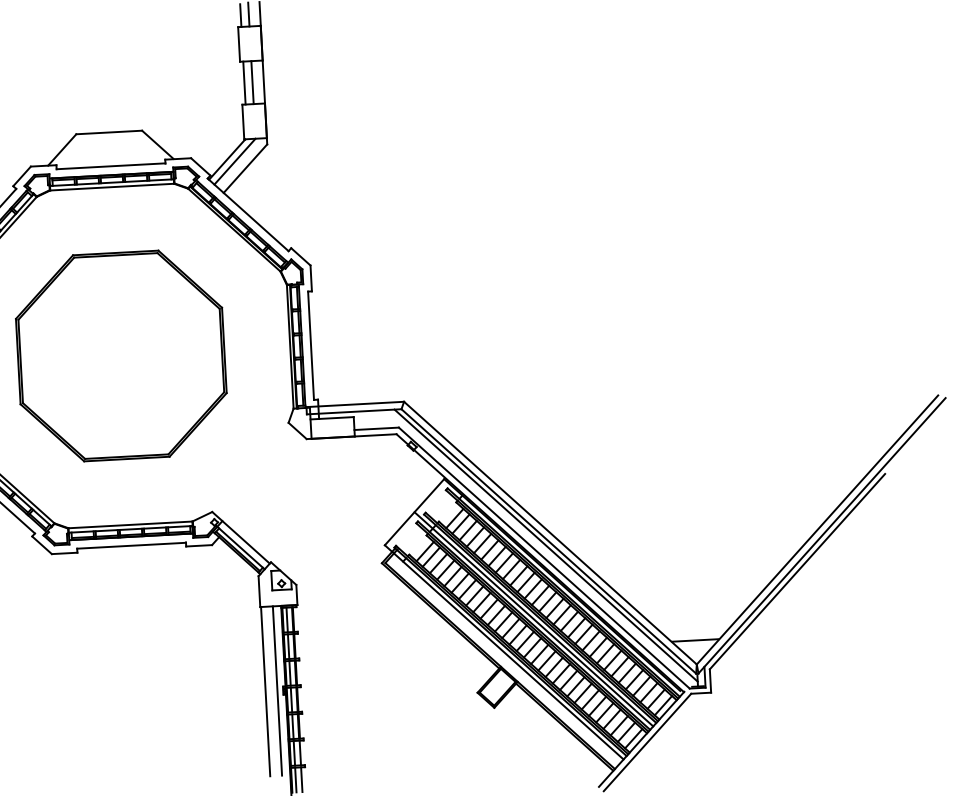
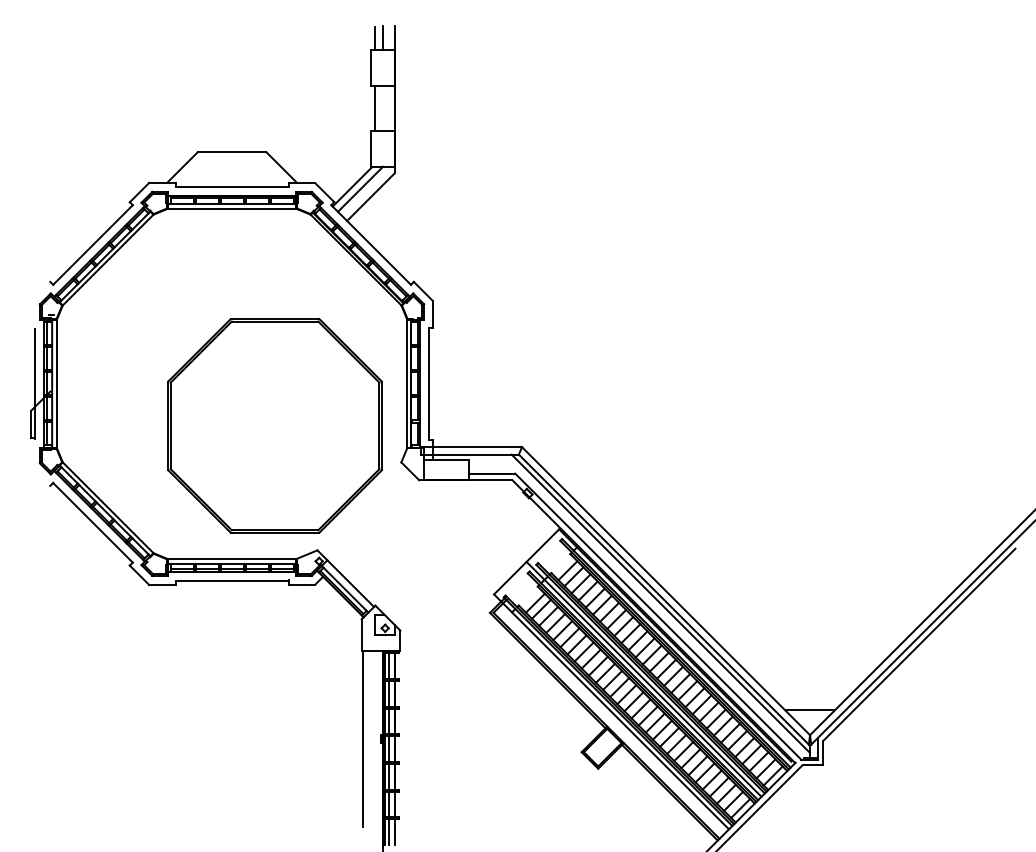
line: (252, 82) -> (383, 108), removed
part: (121, 355) -> (275, 425), moved
line: (277, 690) -> (374, 738), removed

